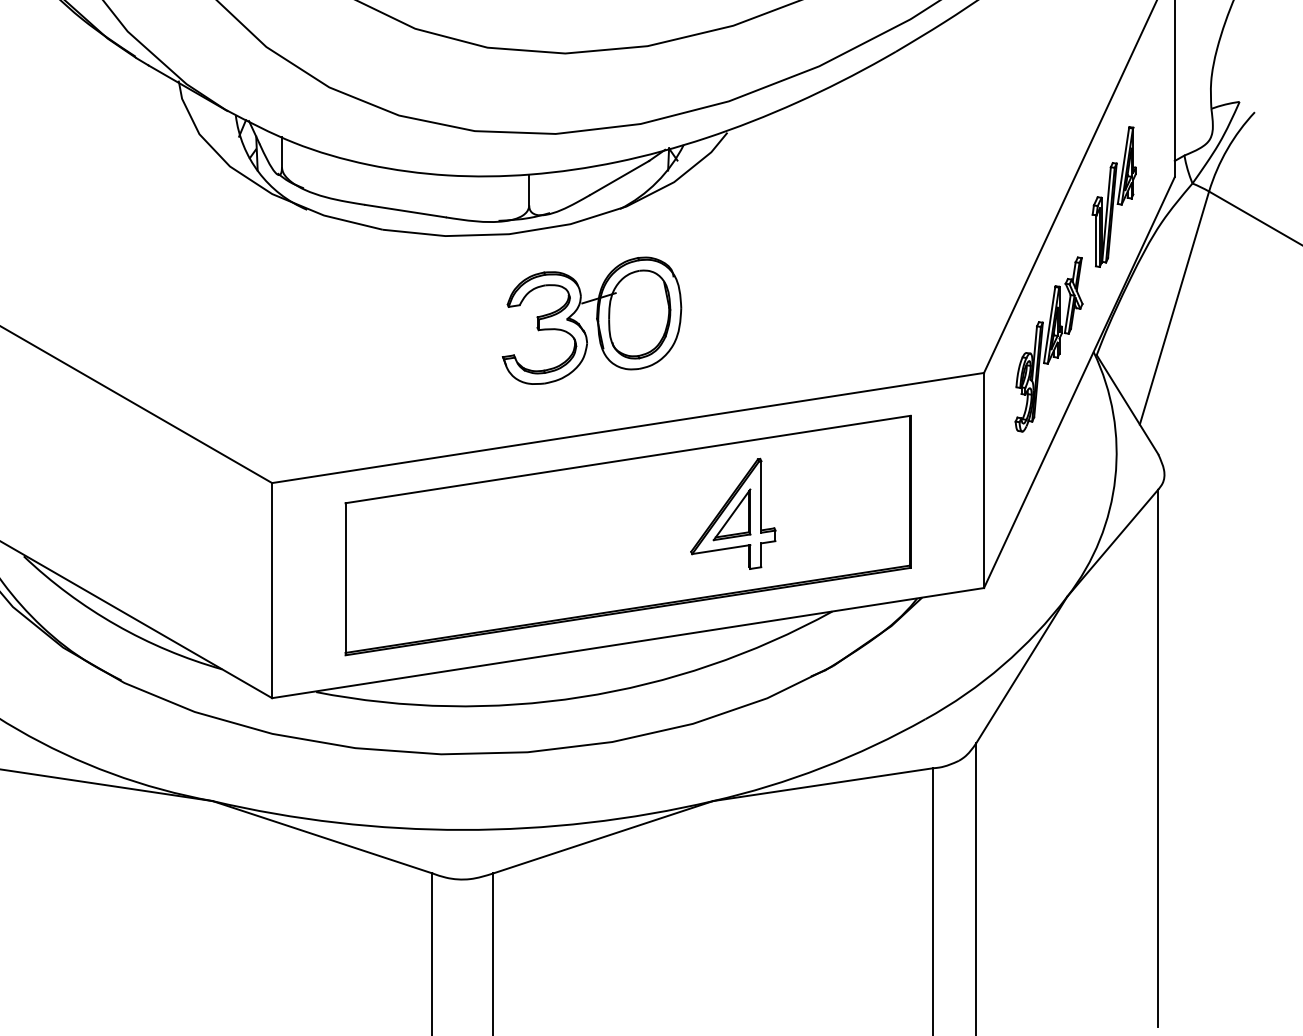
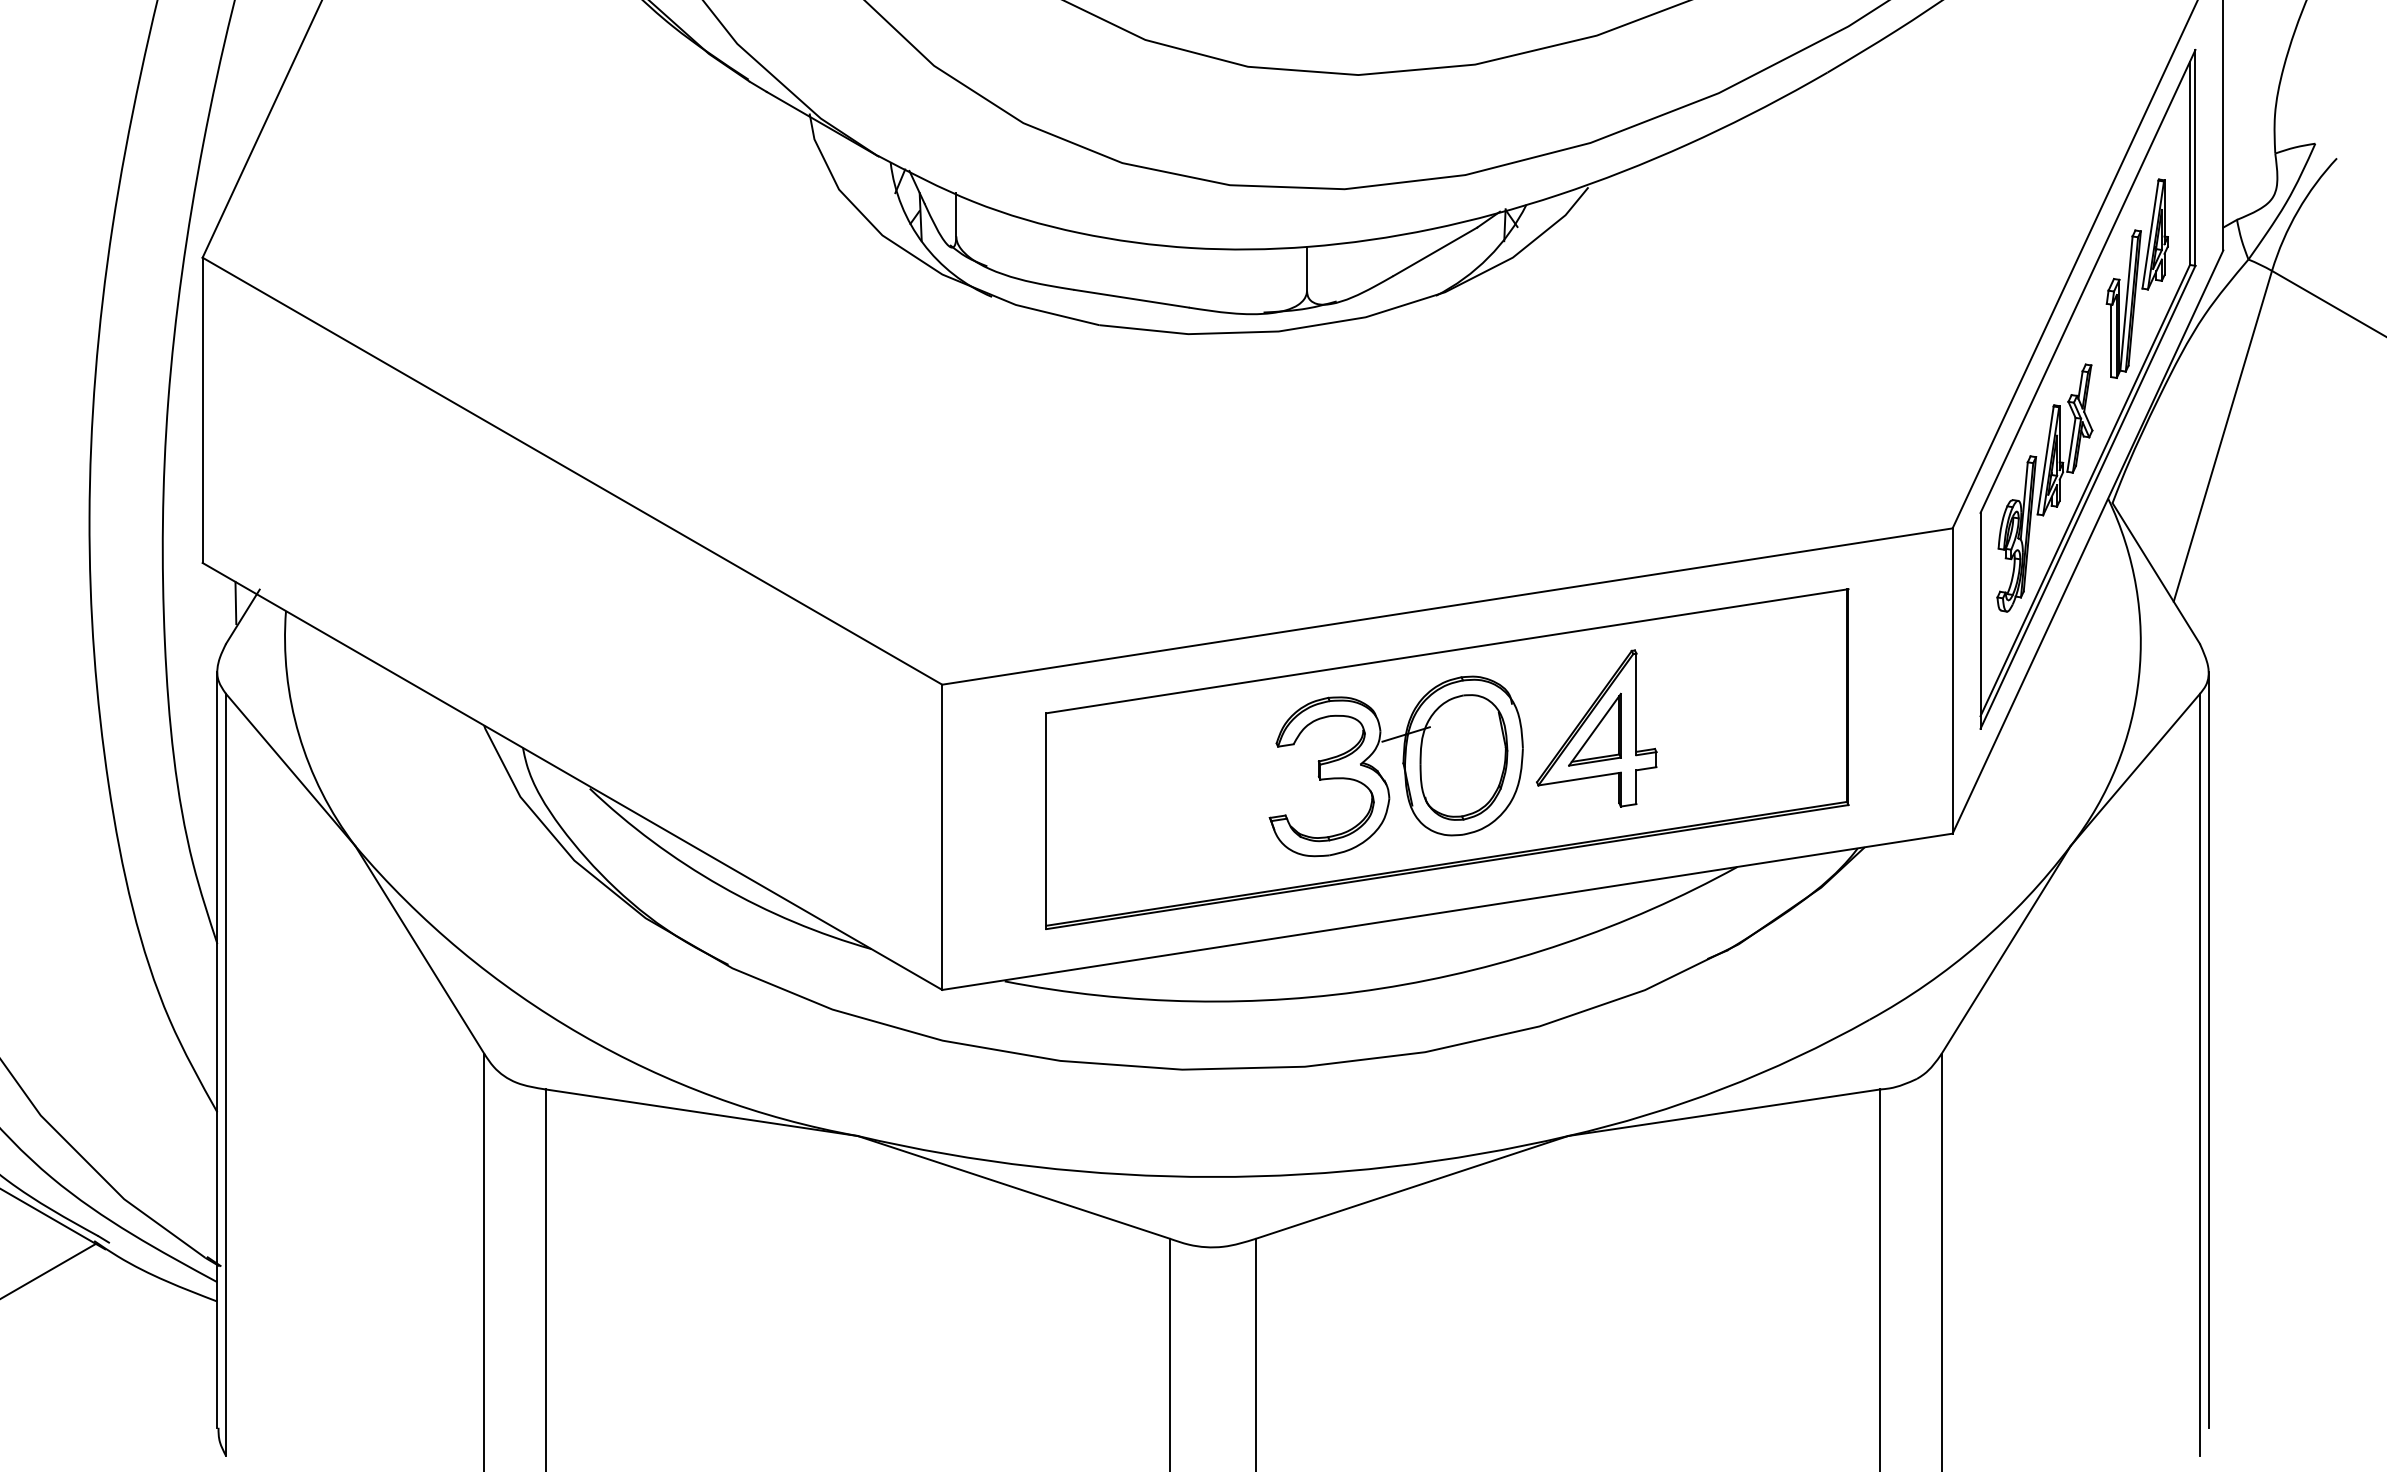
part: (1079, 275) -> (2087, 389), added
part: (596, 319) -> (1402, 764), moved
line: (1164, 740) -> (2208, 1049), added

